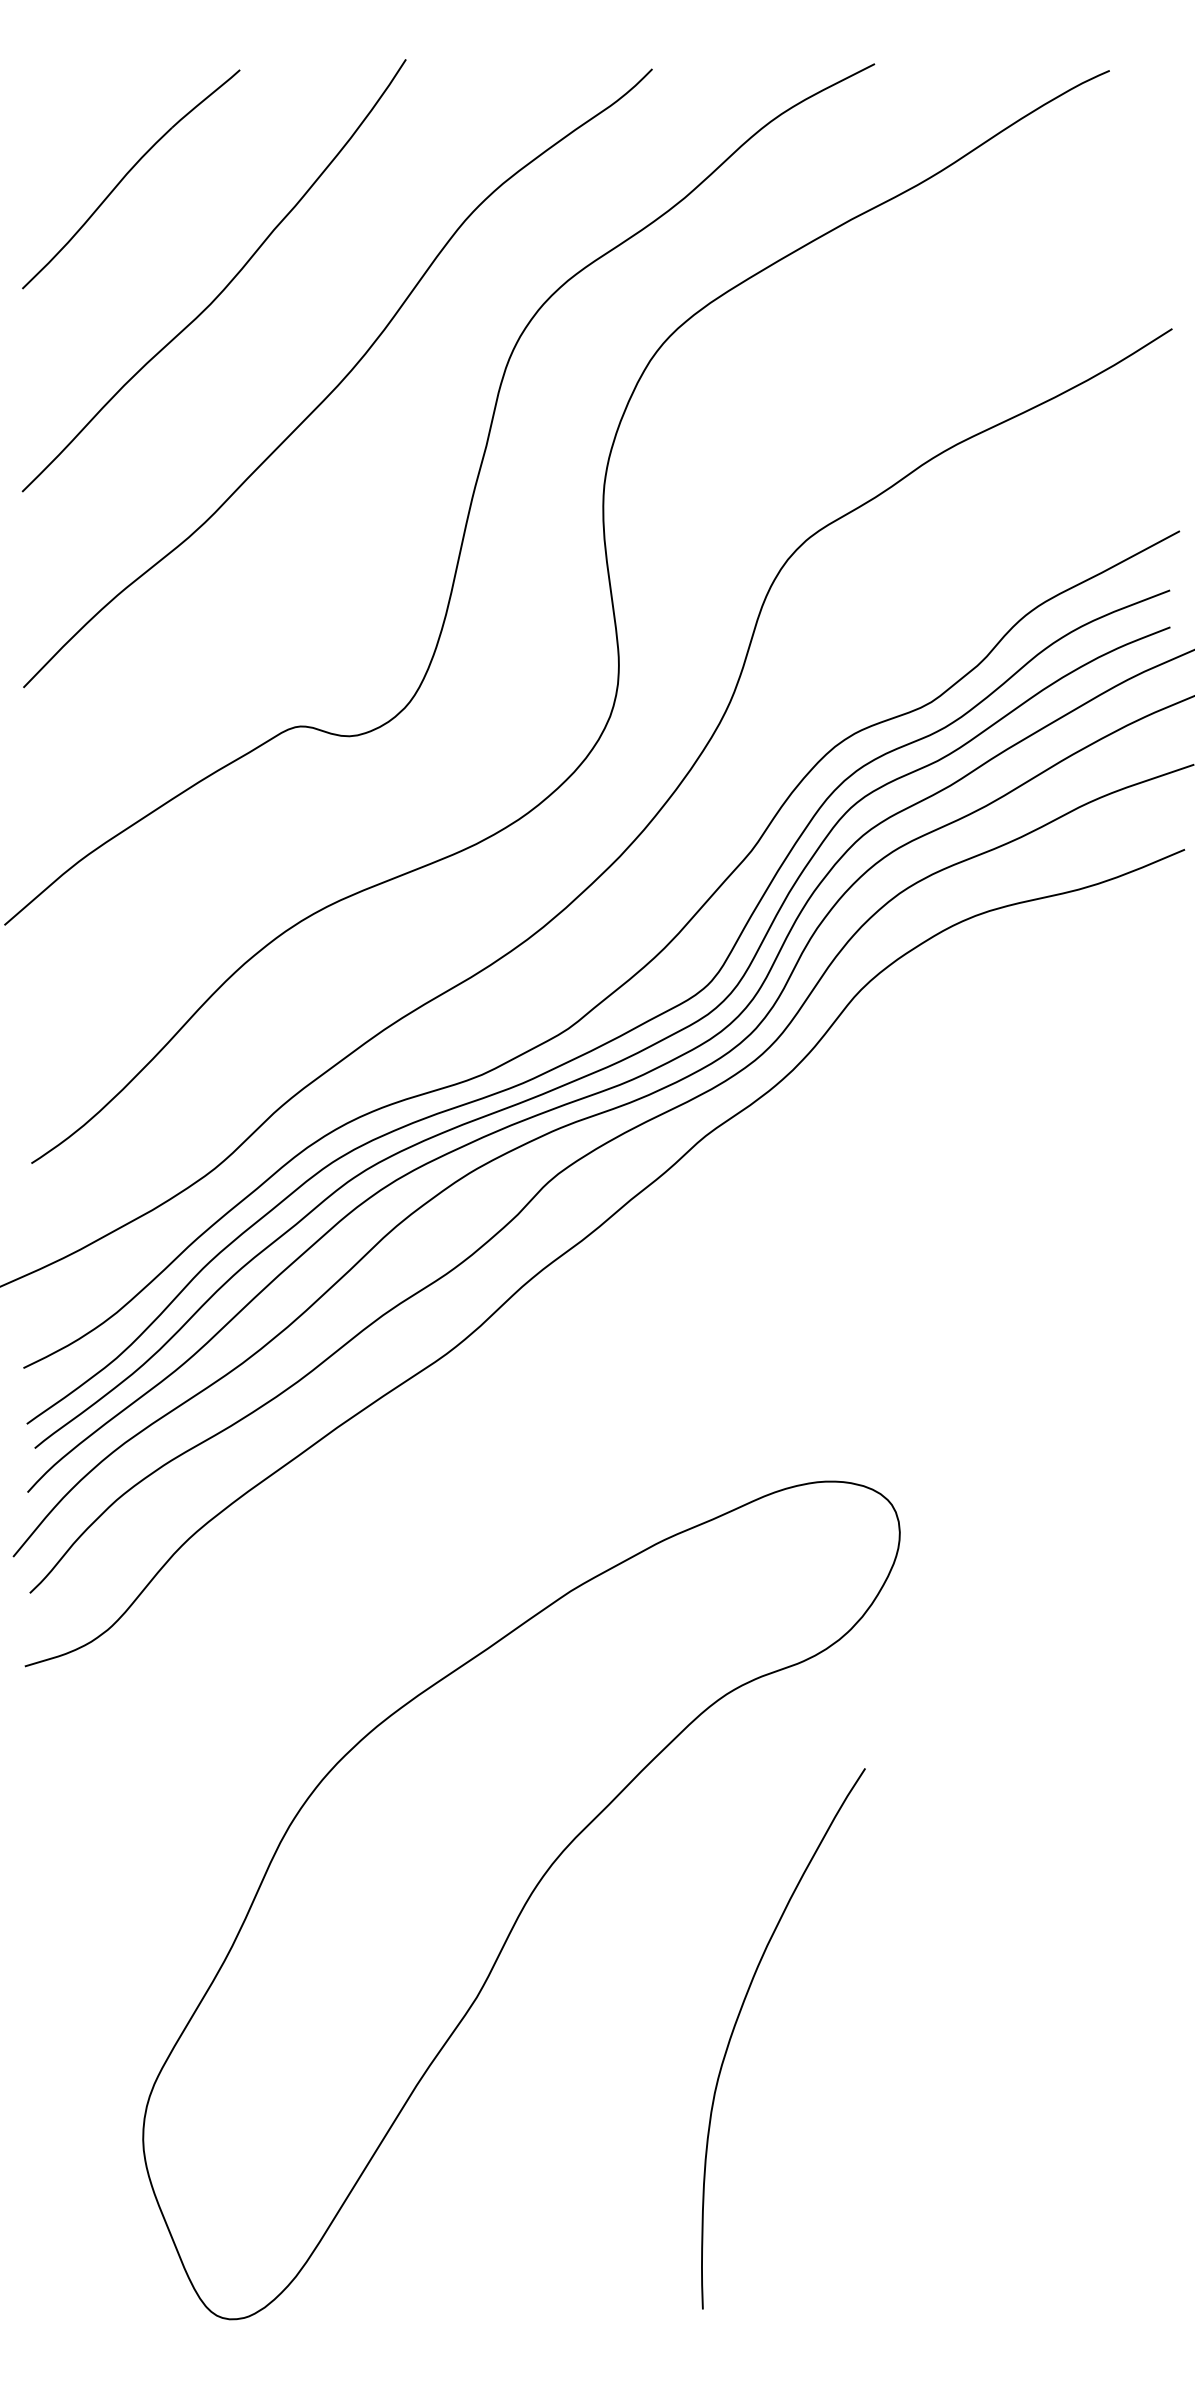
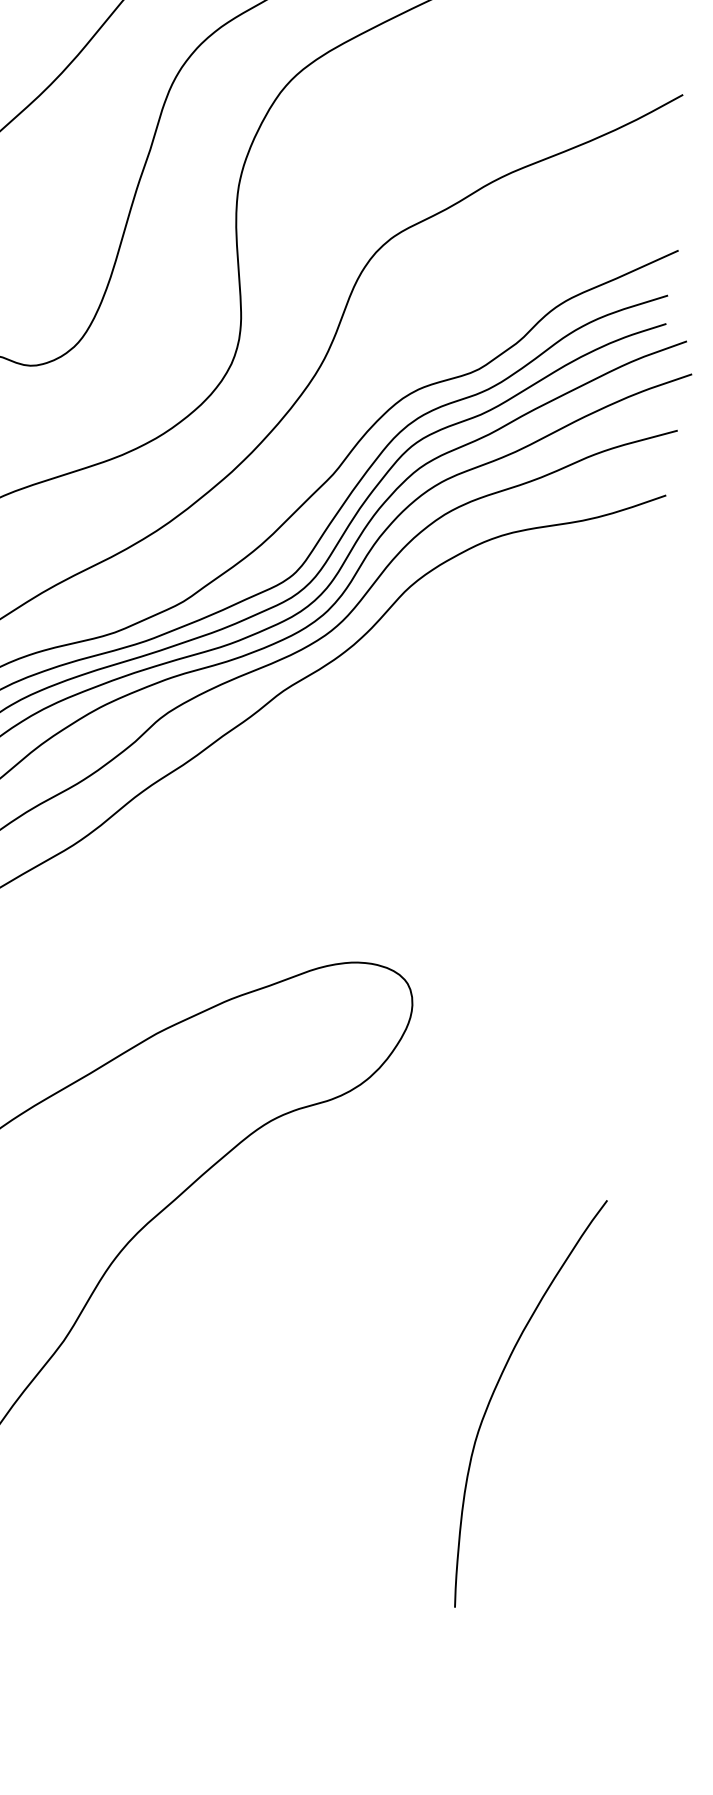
curve: (738, 2019) -> (497, 1386), moved

